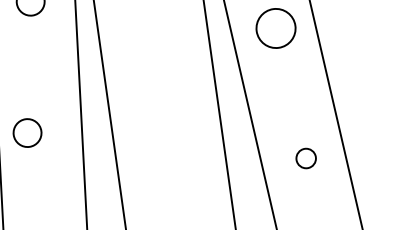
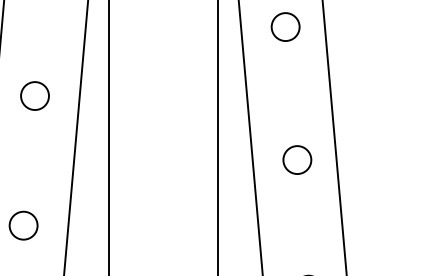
circle: (275, 28) -> (285, 27), size x0.71
circle: (26, 132) -> (34, 95), moved
circle: (306, 157) -> (297, 159), size x1.43

